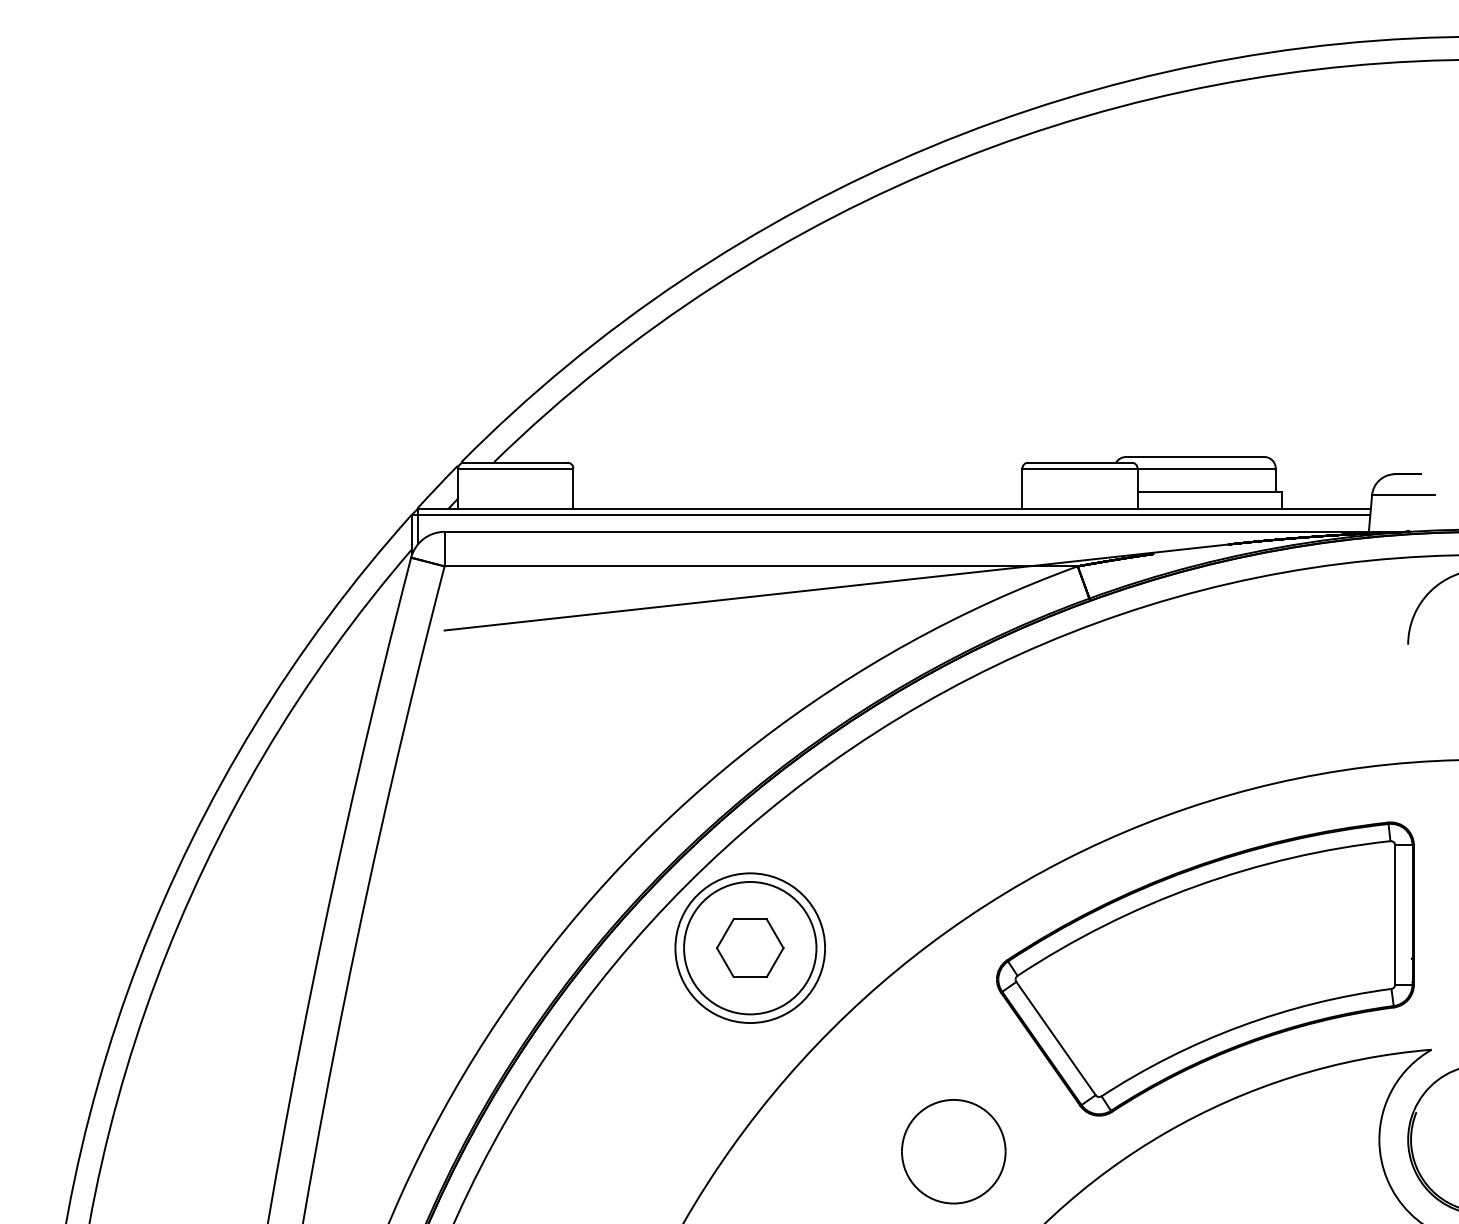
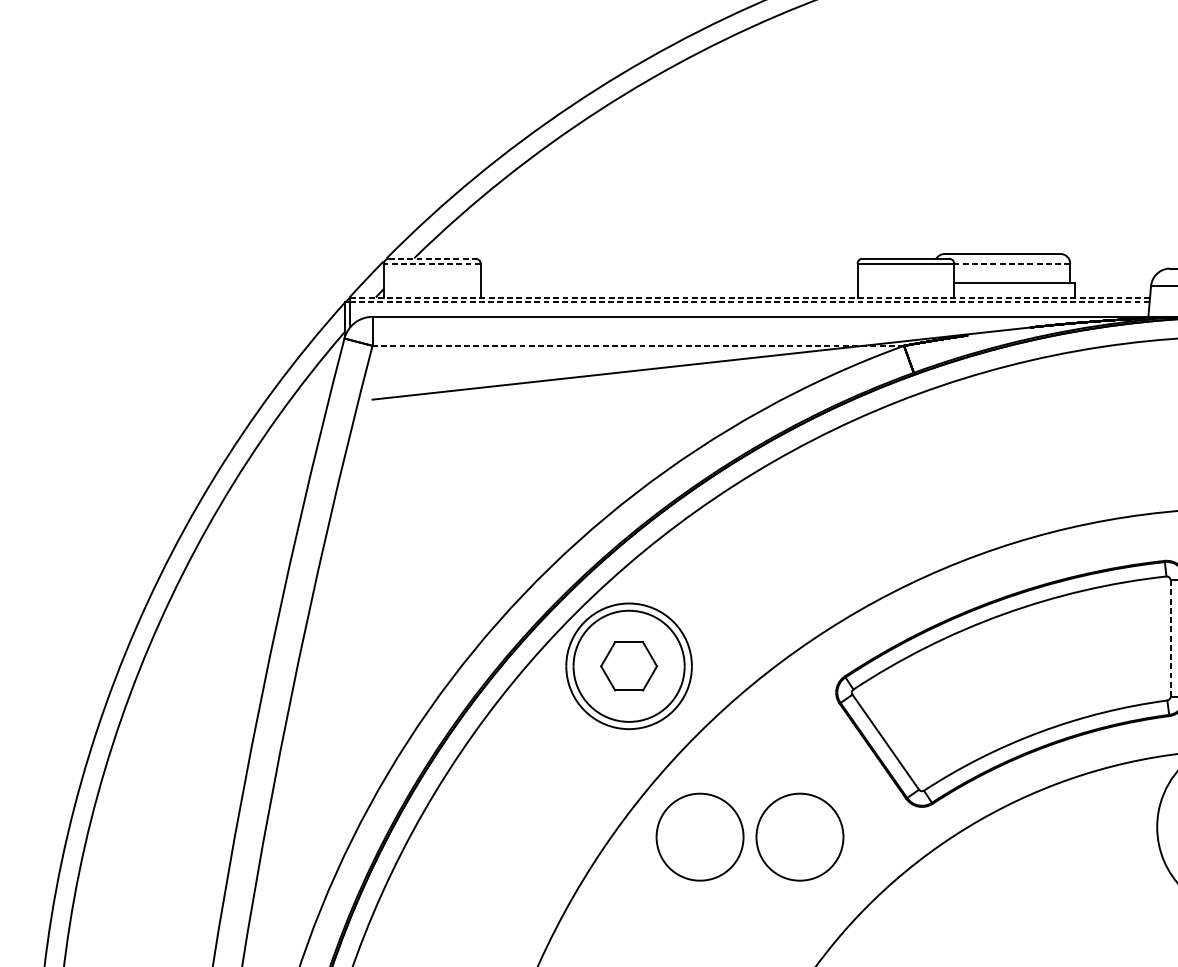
line: (515, 462) -> (432, 258), solid -> dashed
line: (515, 468) -> (432, 263), solid -> dashed
line: (1206, 468) -> (1012, 263), solid -> dashed
line: (894, 508) -> (750, 297), solid -> dashed
line: (893, 514) -> (749, 302), solid -> dashed
line: (761, 566) -> (638, 345), solid -> dashed
line: (1395, 915) -> (1170, 638), solid -> dashed
part: (834, 1151) -> (699, 836), added

